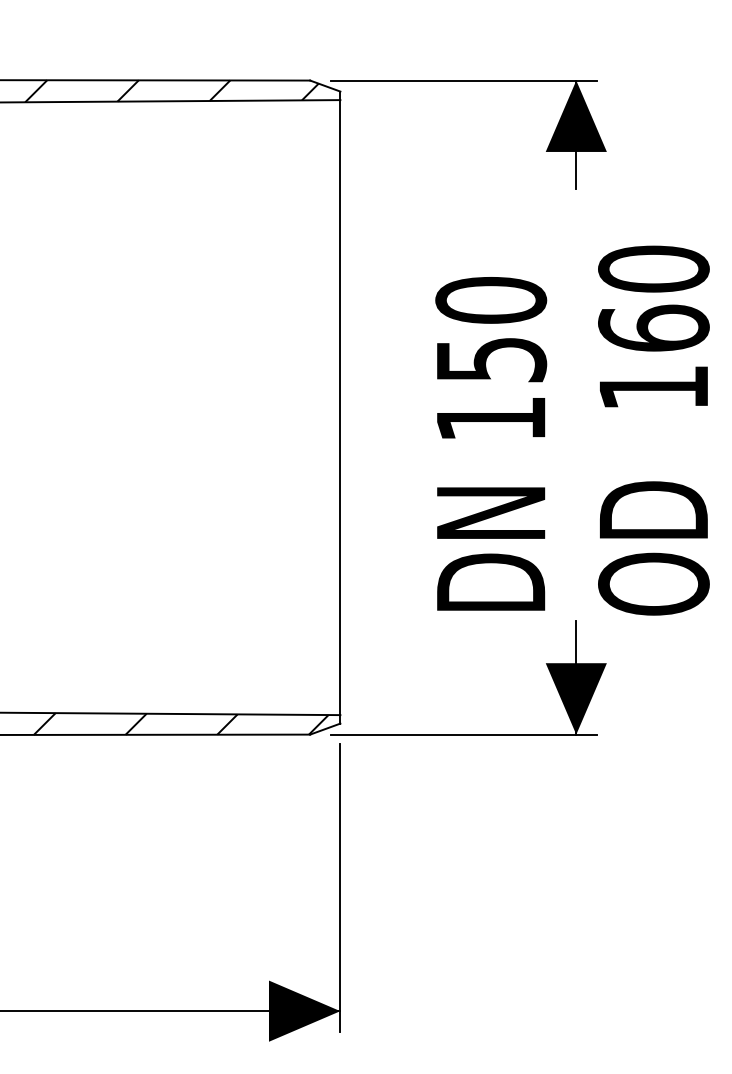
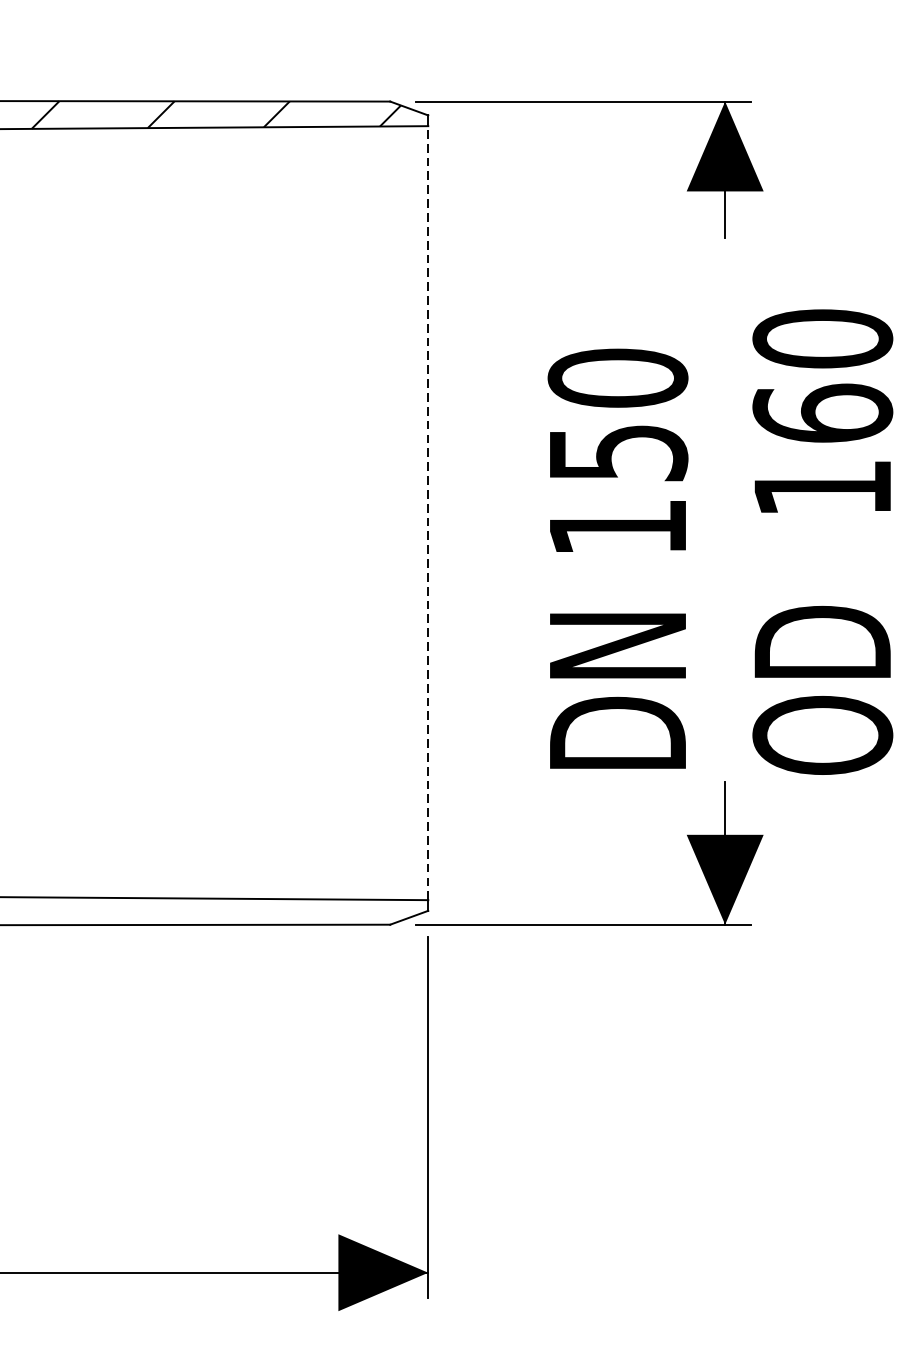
line: (340, 407) -> (428, 513), solid -> dashed
hatch: (180, 723) -> (227, 910), removed

